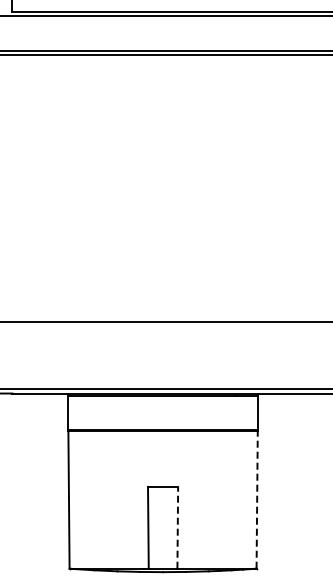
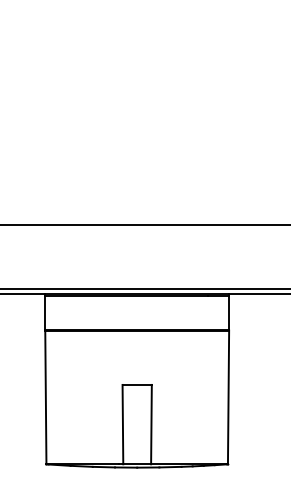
line: (257, 499) -> (228, 397), dashed -> solid
line: (177, 527) -> (151, 424), dashed -> solid

